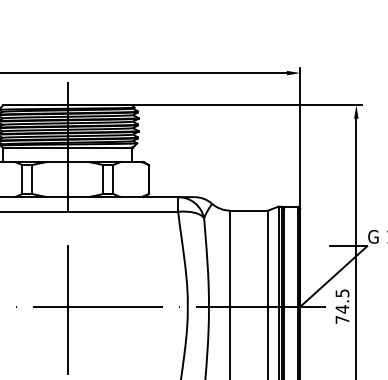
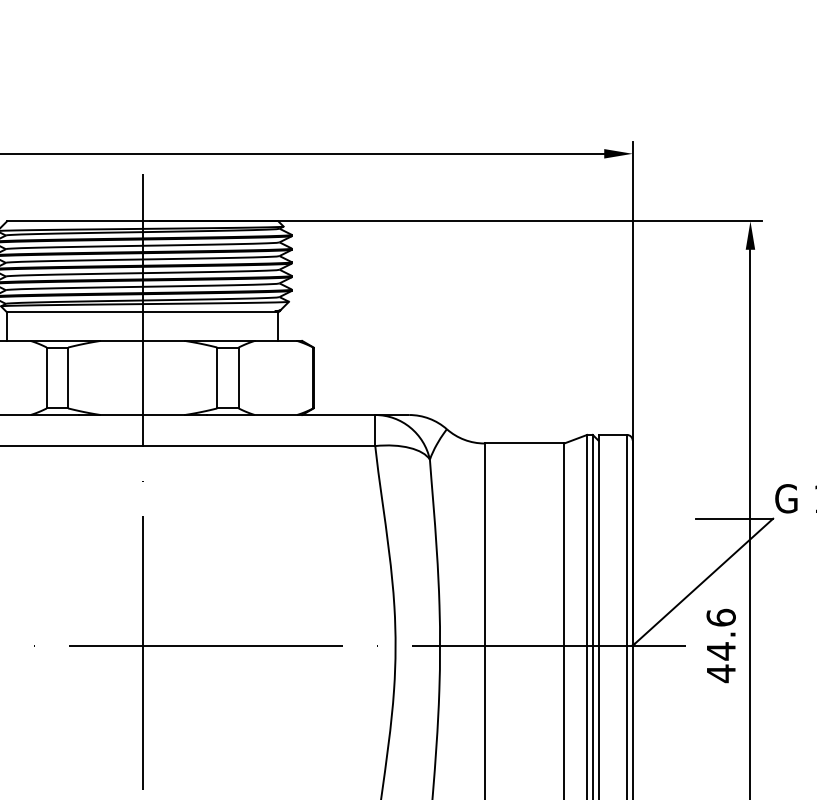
text: (342, 306) -> (721, 645), 74.5 -> 44.6

